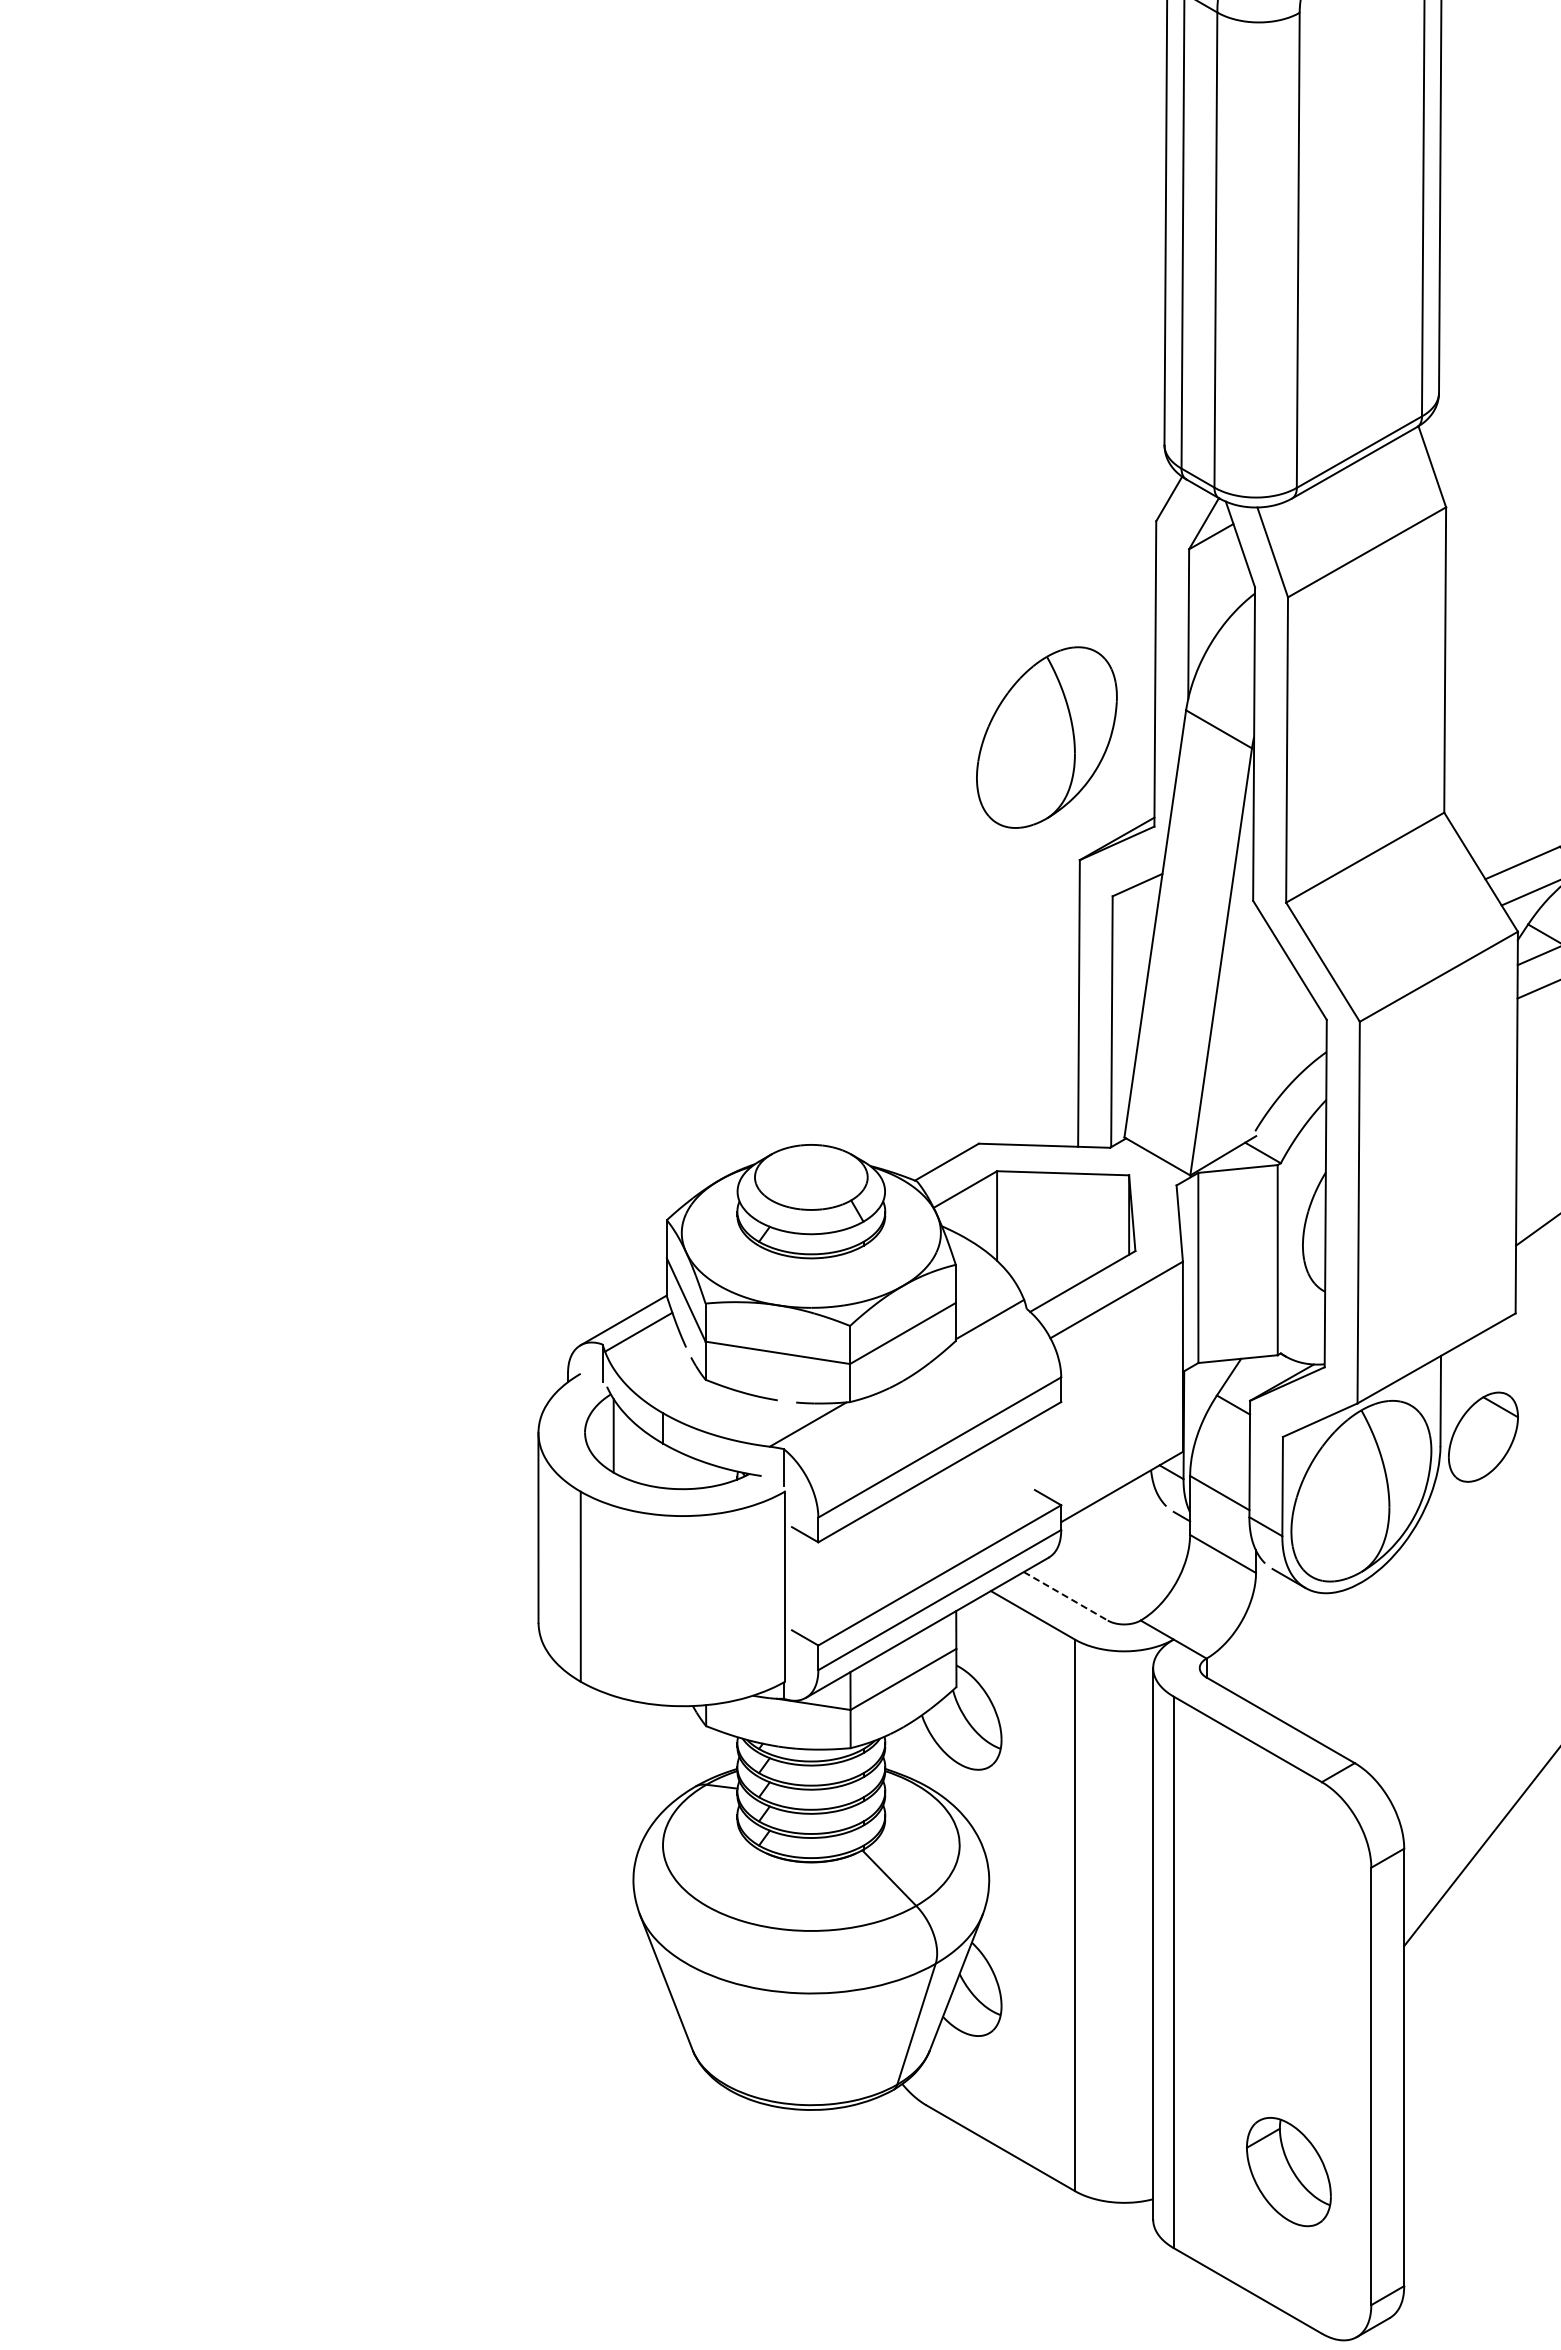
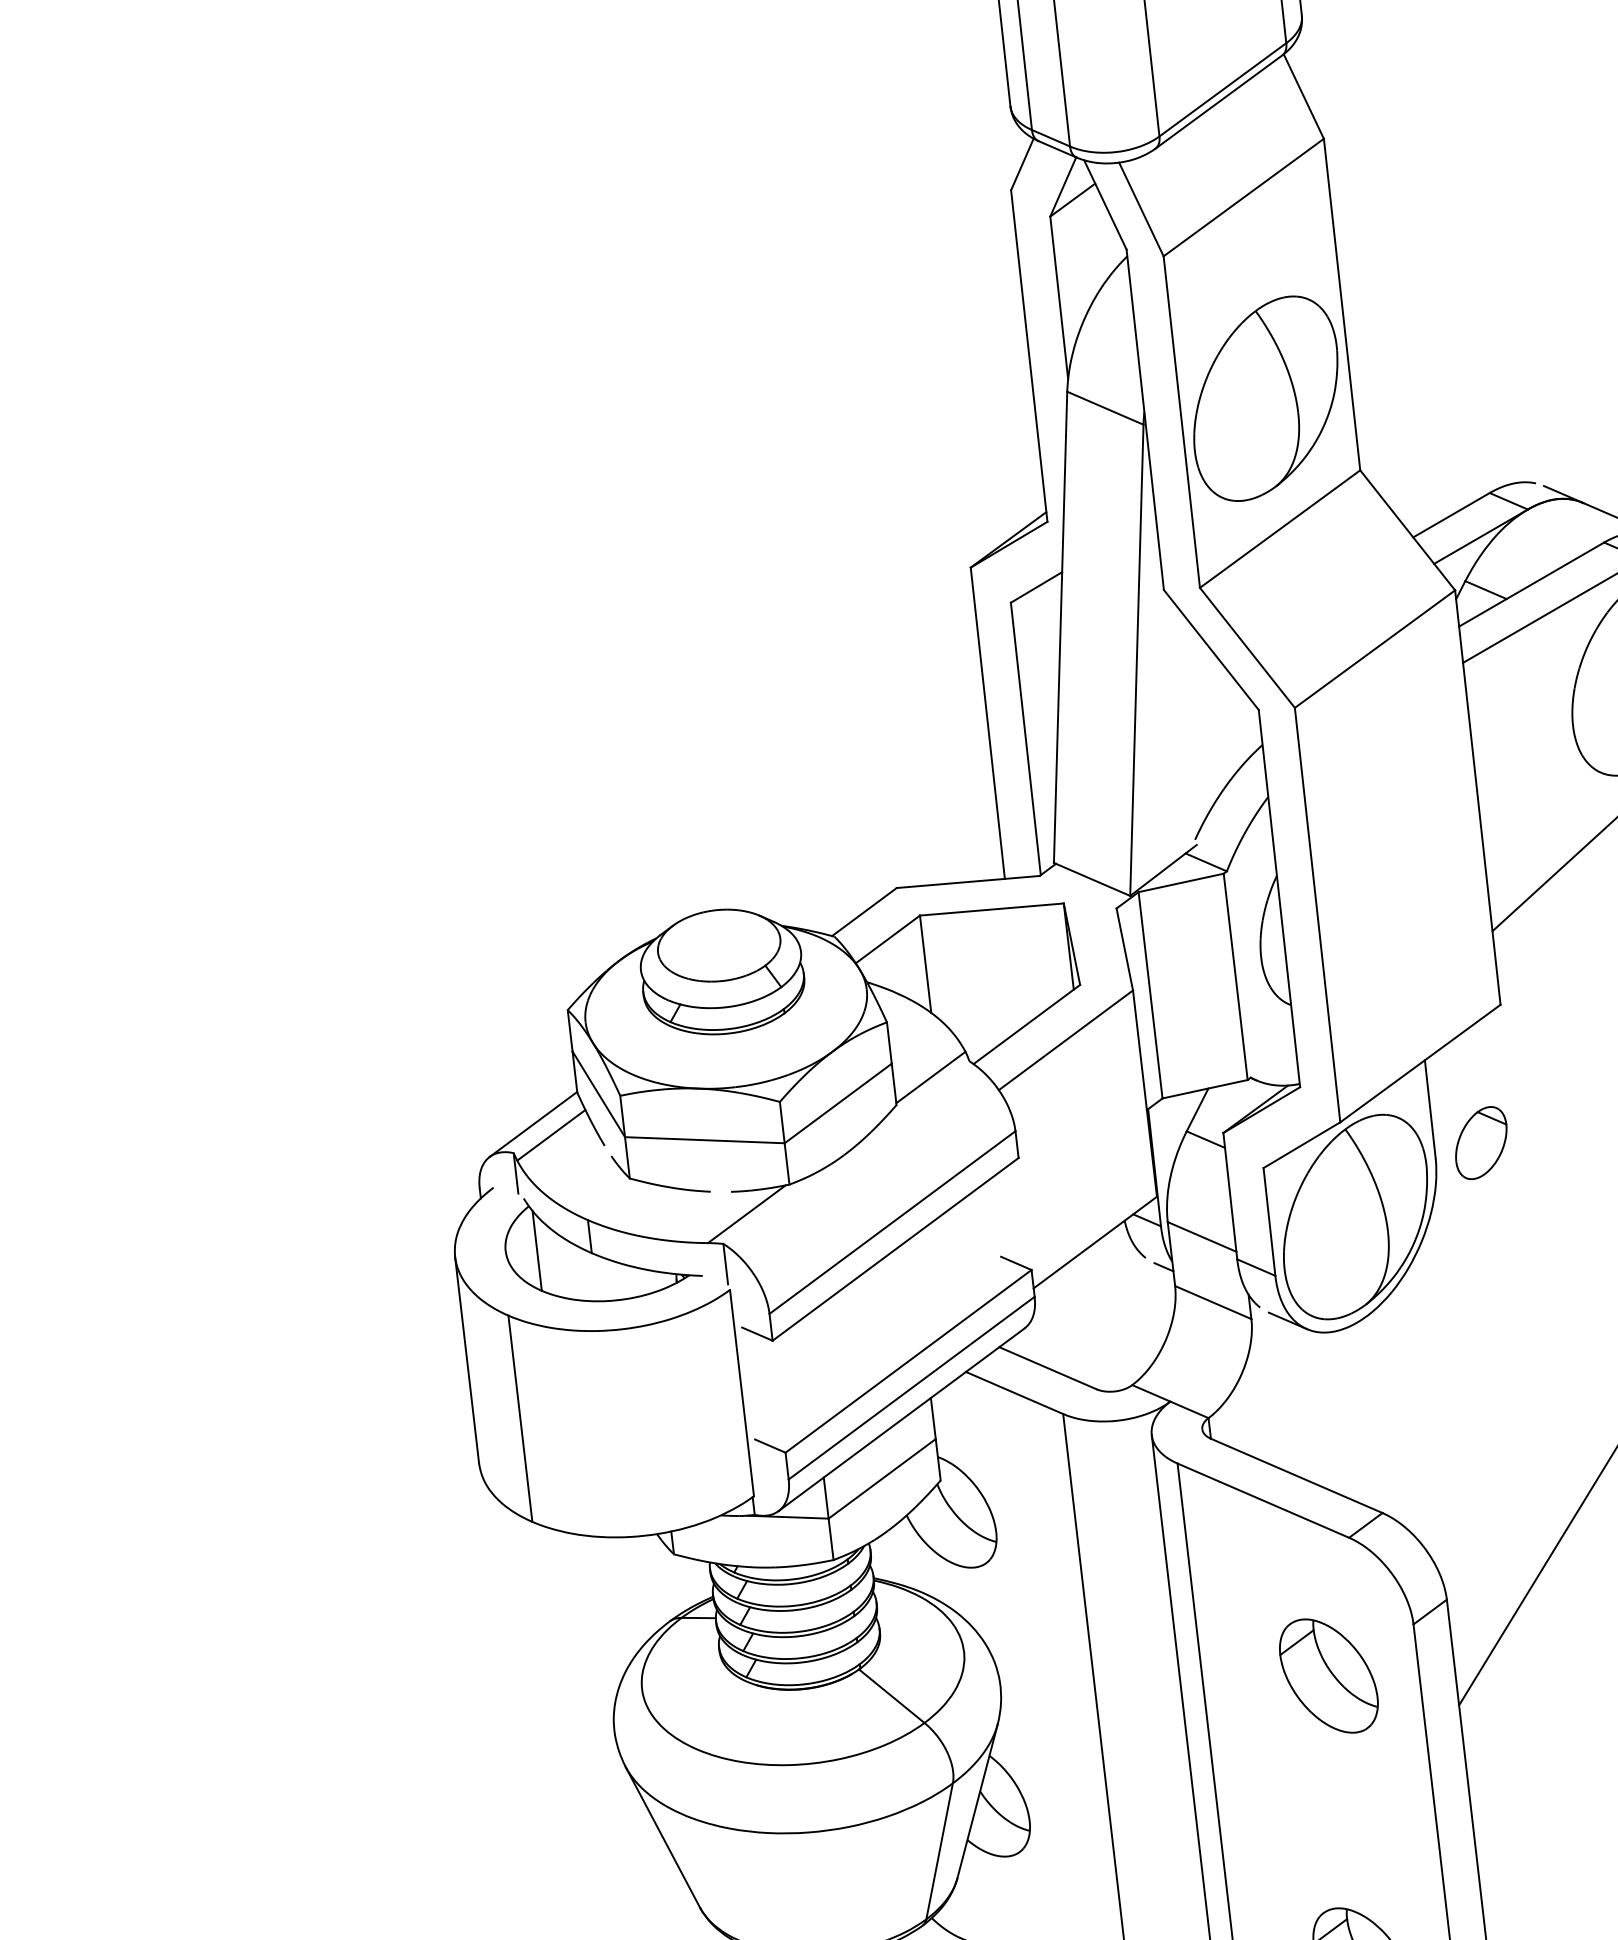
part: (1046, 737) -> (1265, 398), moved
part: (1483, 1436) -> (1481, 1142), size x0.71
line: (1066, 1596) -> (1048, 1368), dashed -> solid
part: (1288, 1905) -> (1328, 1675), added

